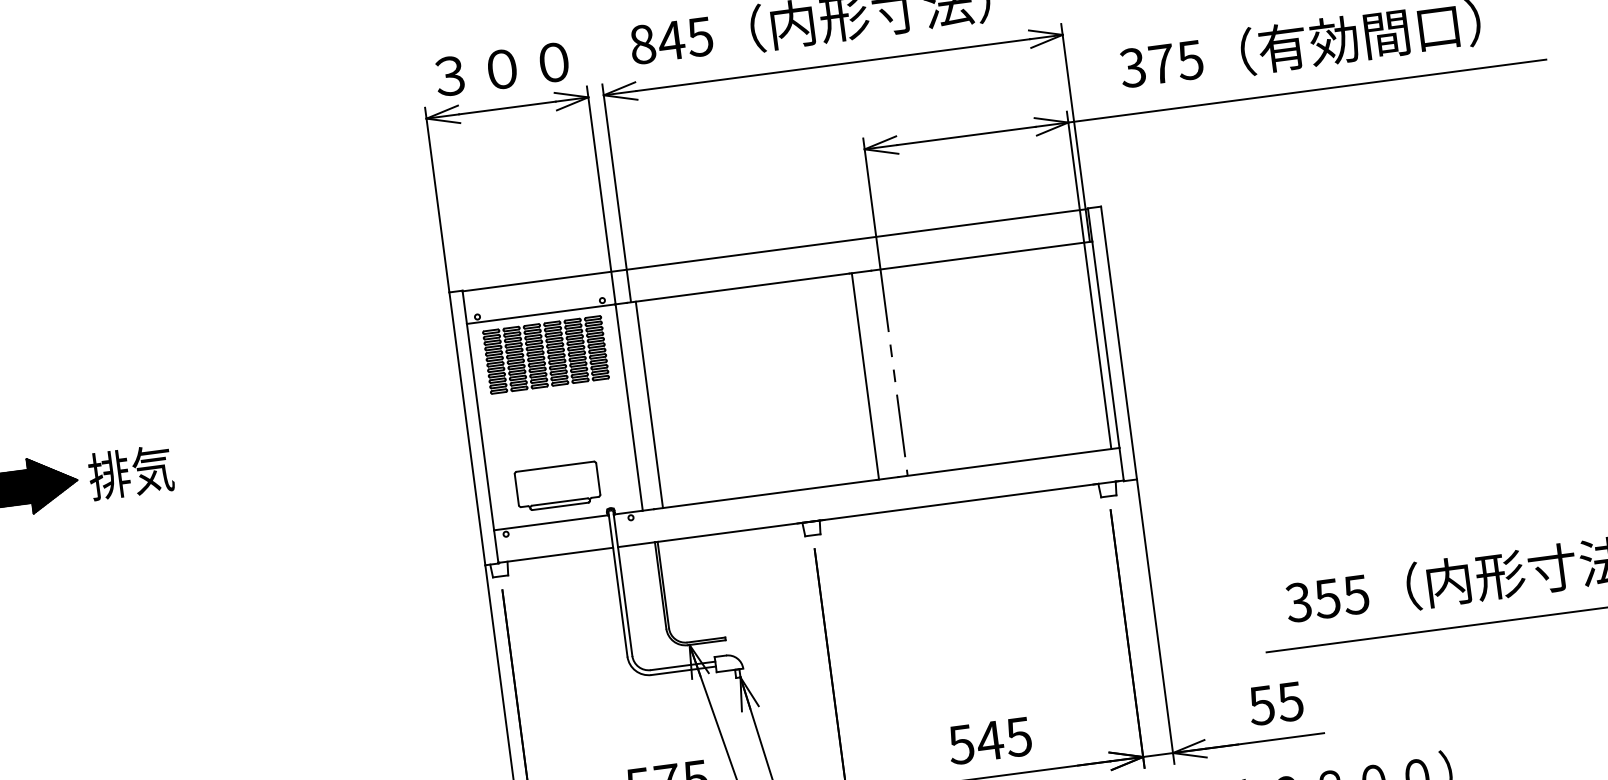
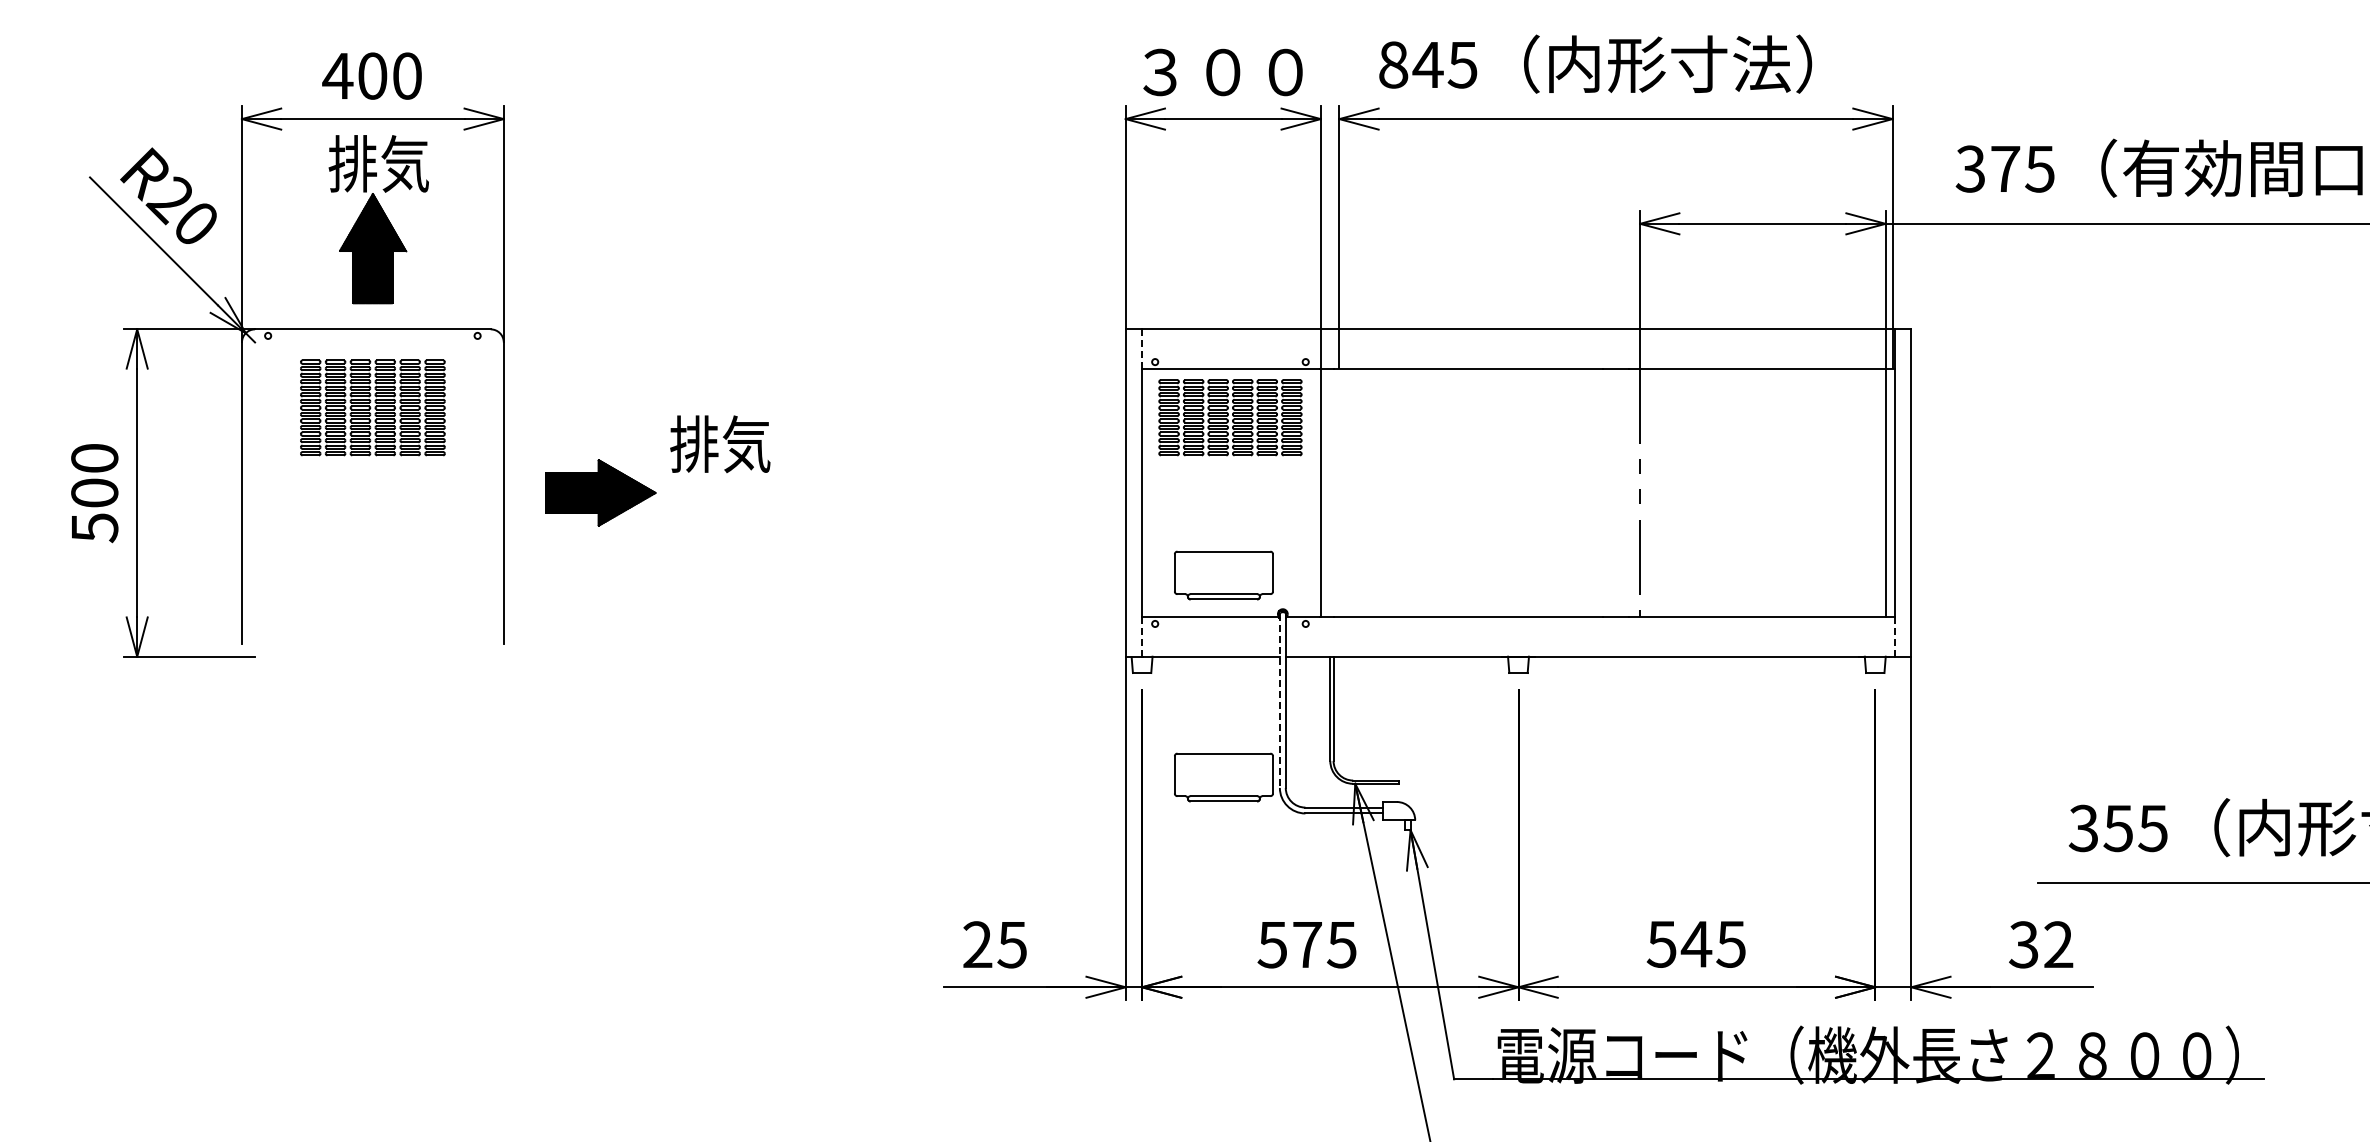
line: (464, 308) -> (1141, 349), solid -> dashed
line: (865, 376) -> (1605, 492), removed
line: (649, 404) -> (1345, 492), removed
line: (1121, 464) -> (1895, 637), solid -> dashed
text: (131, 472) -> (720, 444), moved
line: (496, 546) -> (1141, 637), solid -> dashed
line: (617, 584) -> (1279, 701), solid -> dashed
part: (579, 654) -> (1223, 777), added
text: (1276, 703) -> (2041, 944), 55 -> 32

